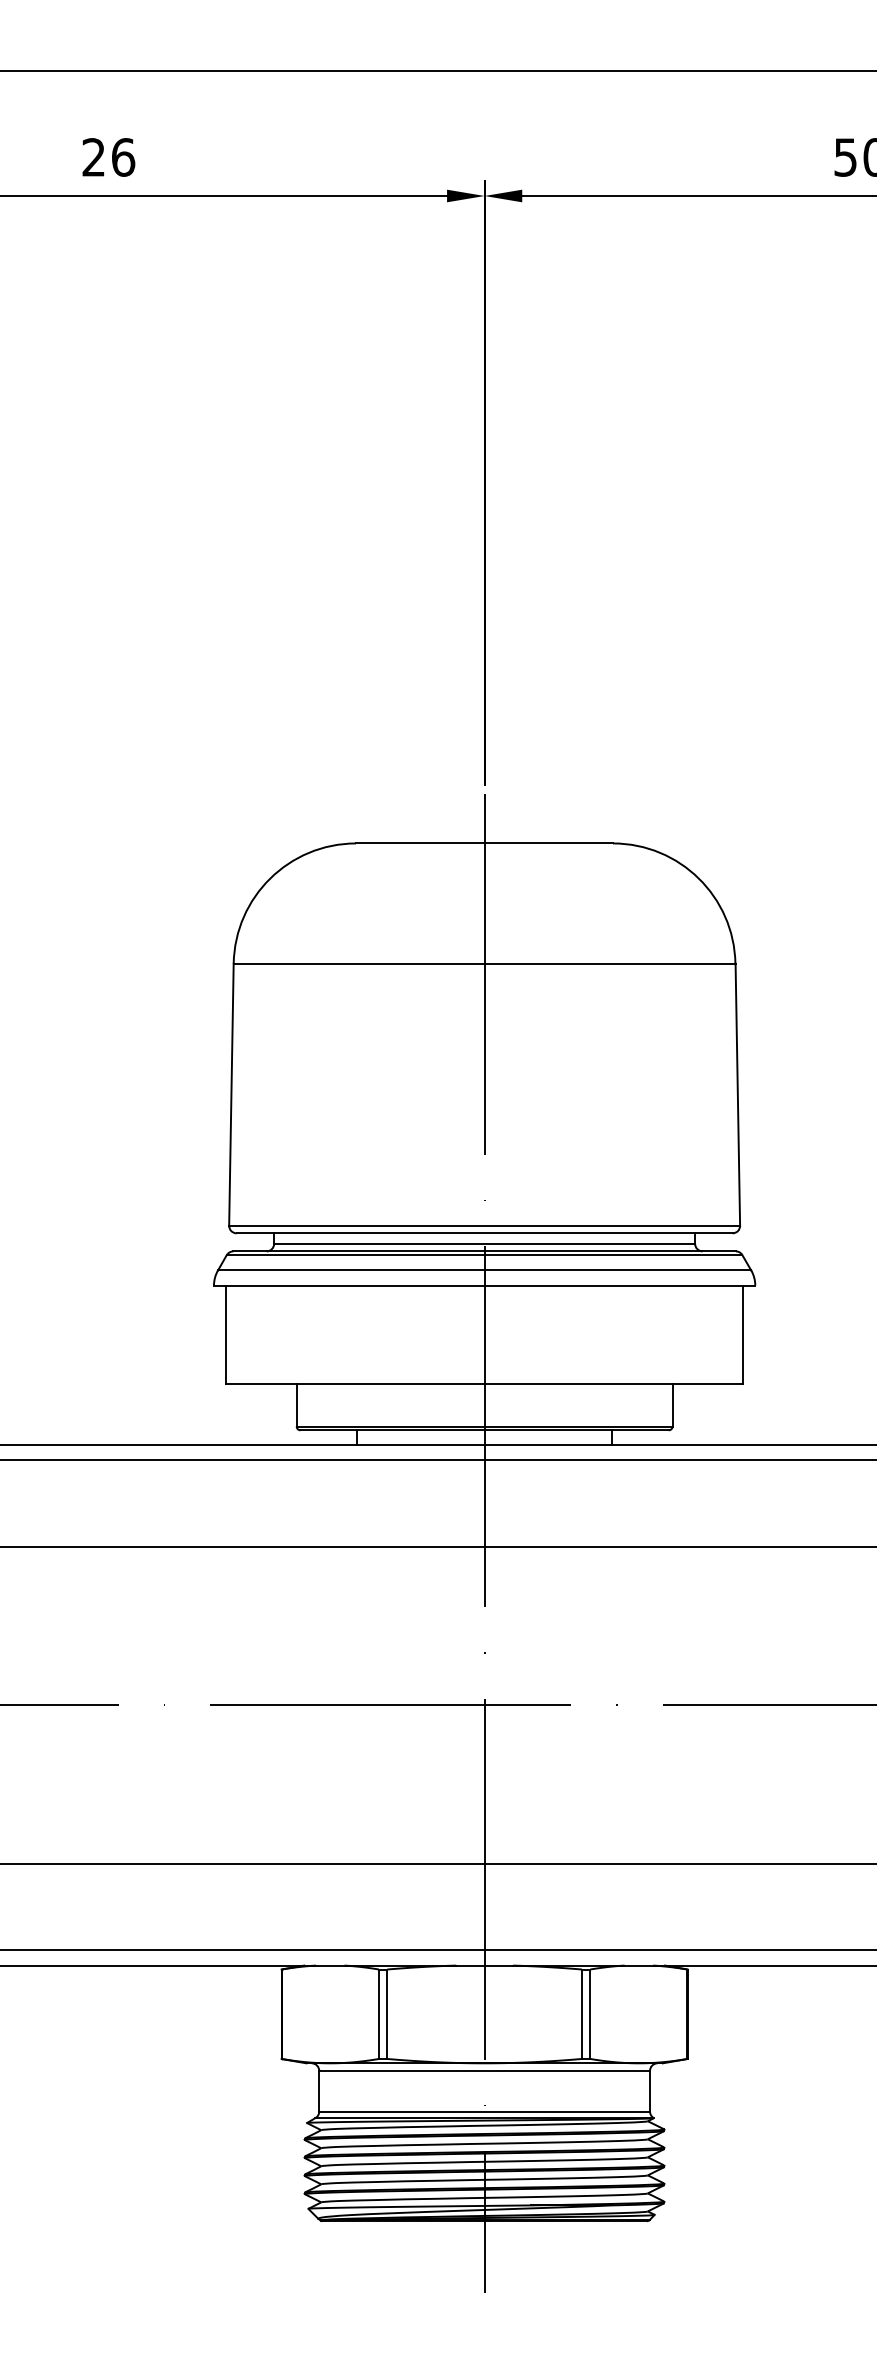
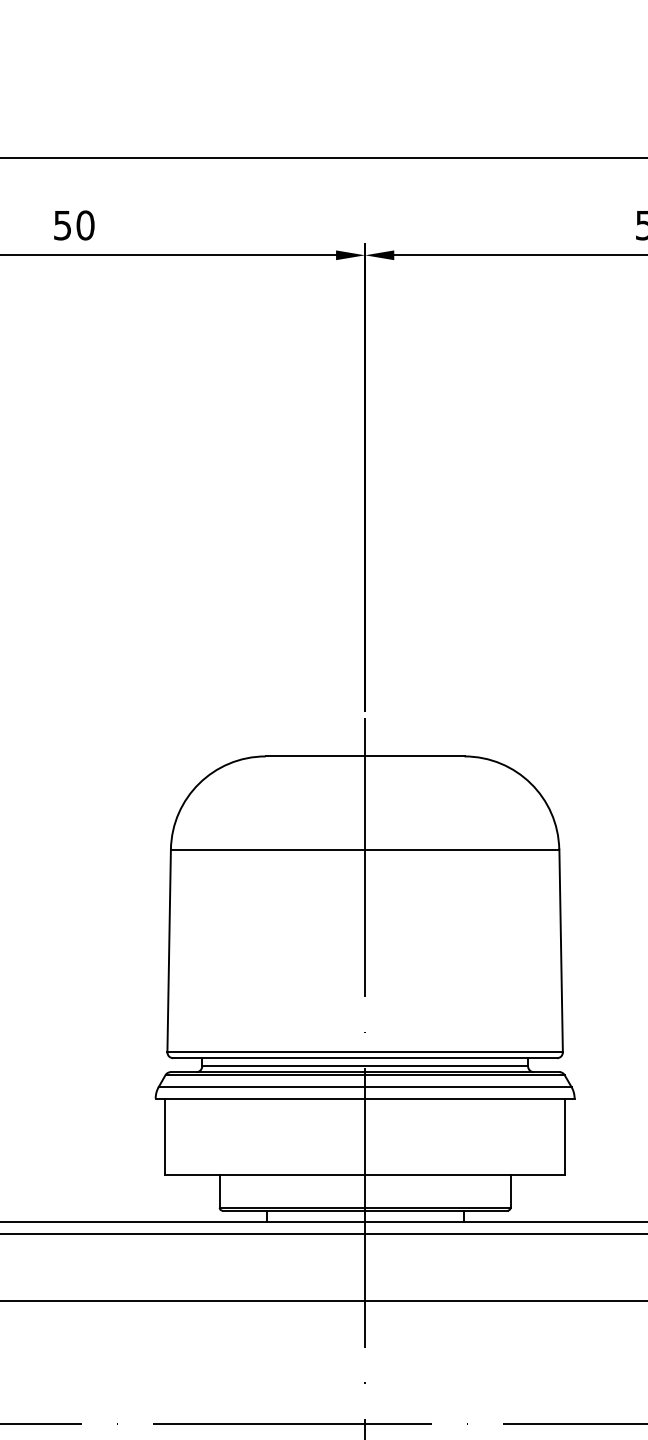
text: (108, 157) -> (74, 225), 26 -> 50

